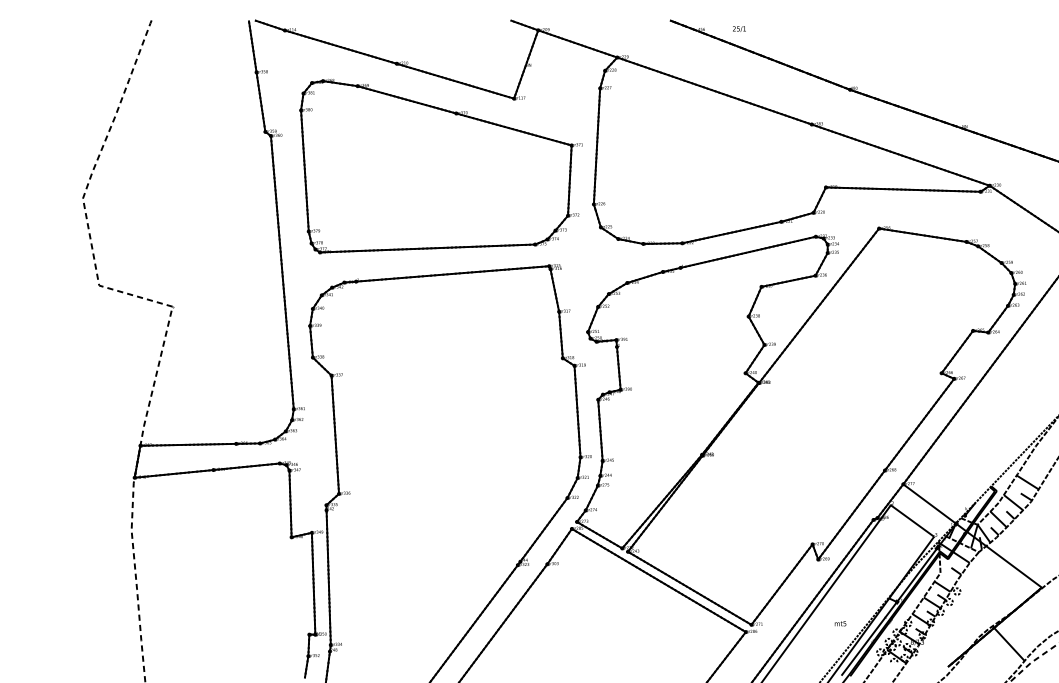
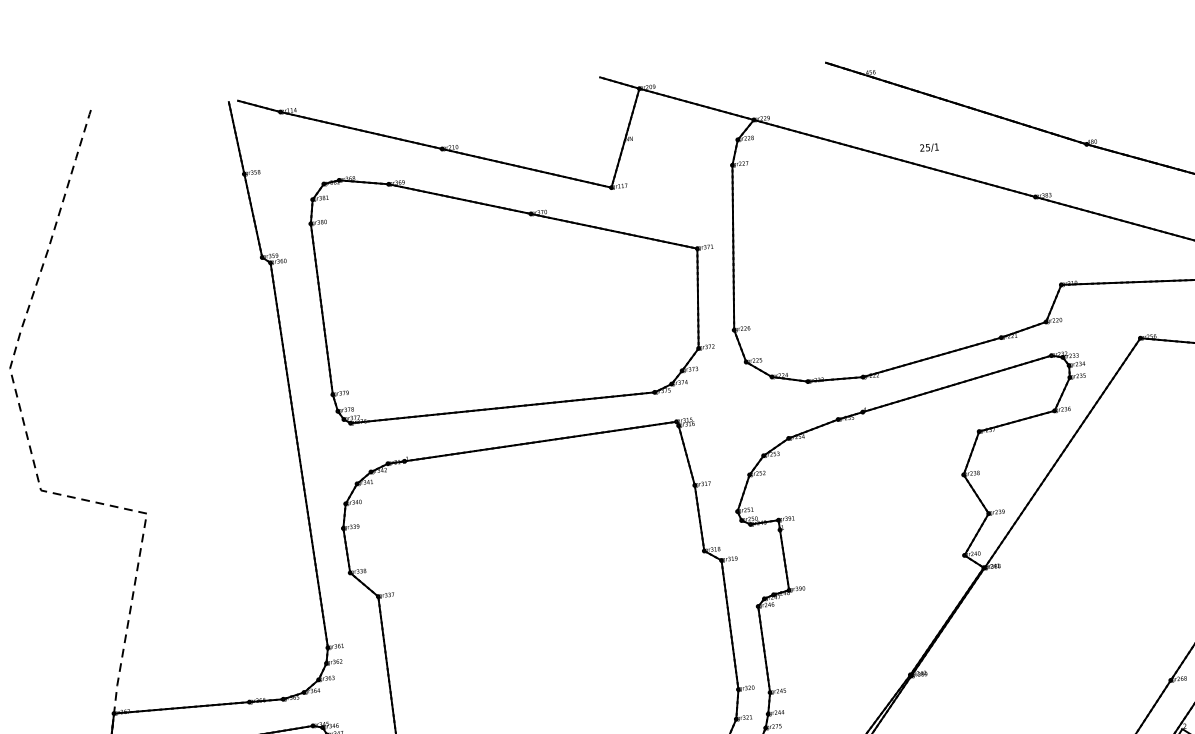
text: (739, 28) -> (929, 146), moved

